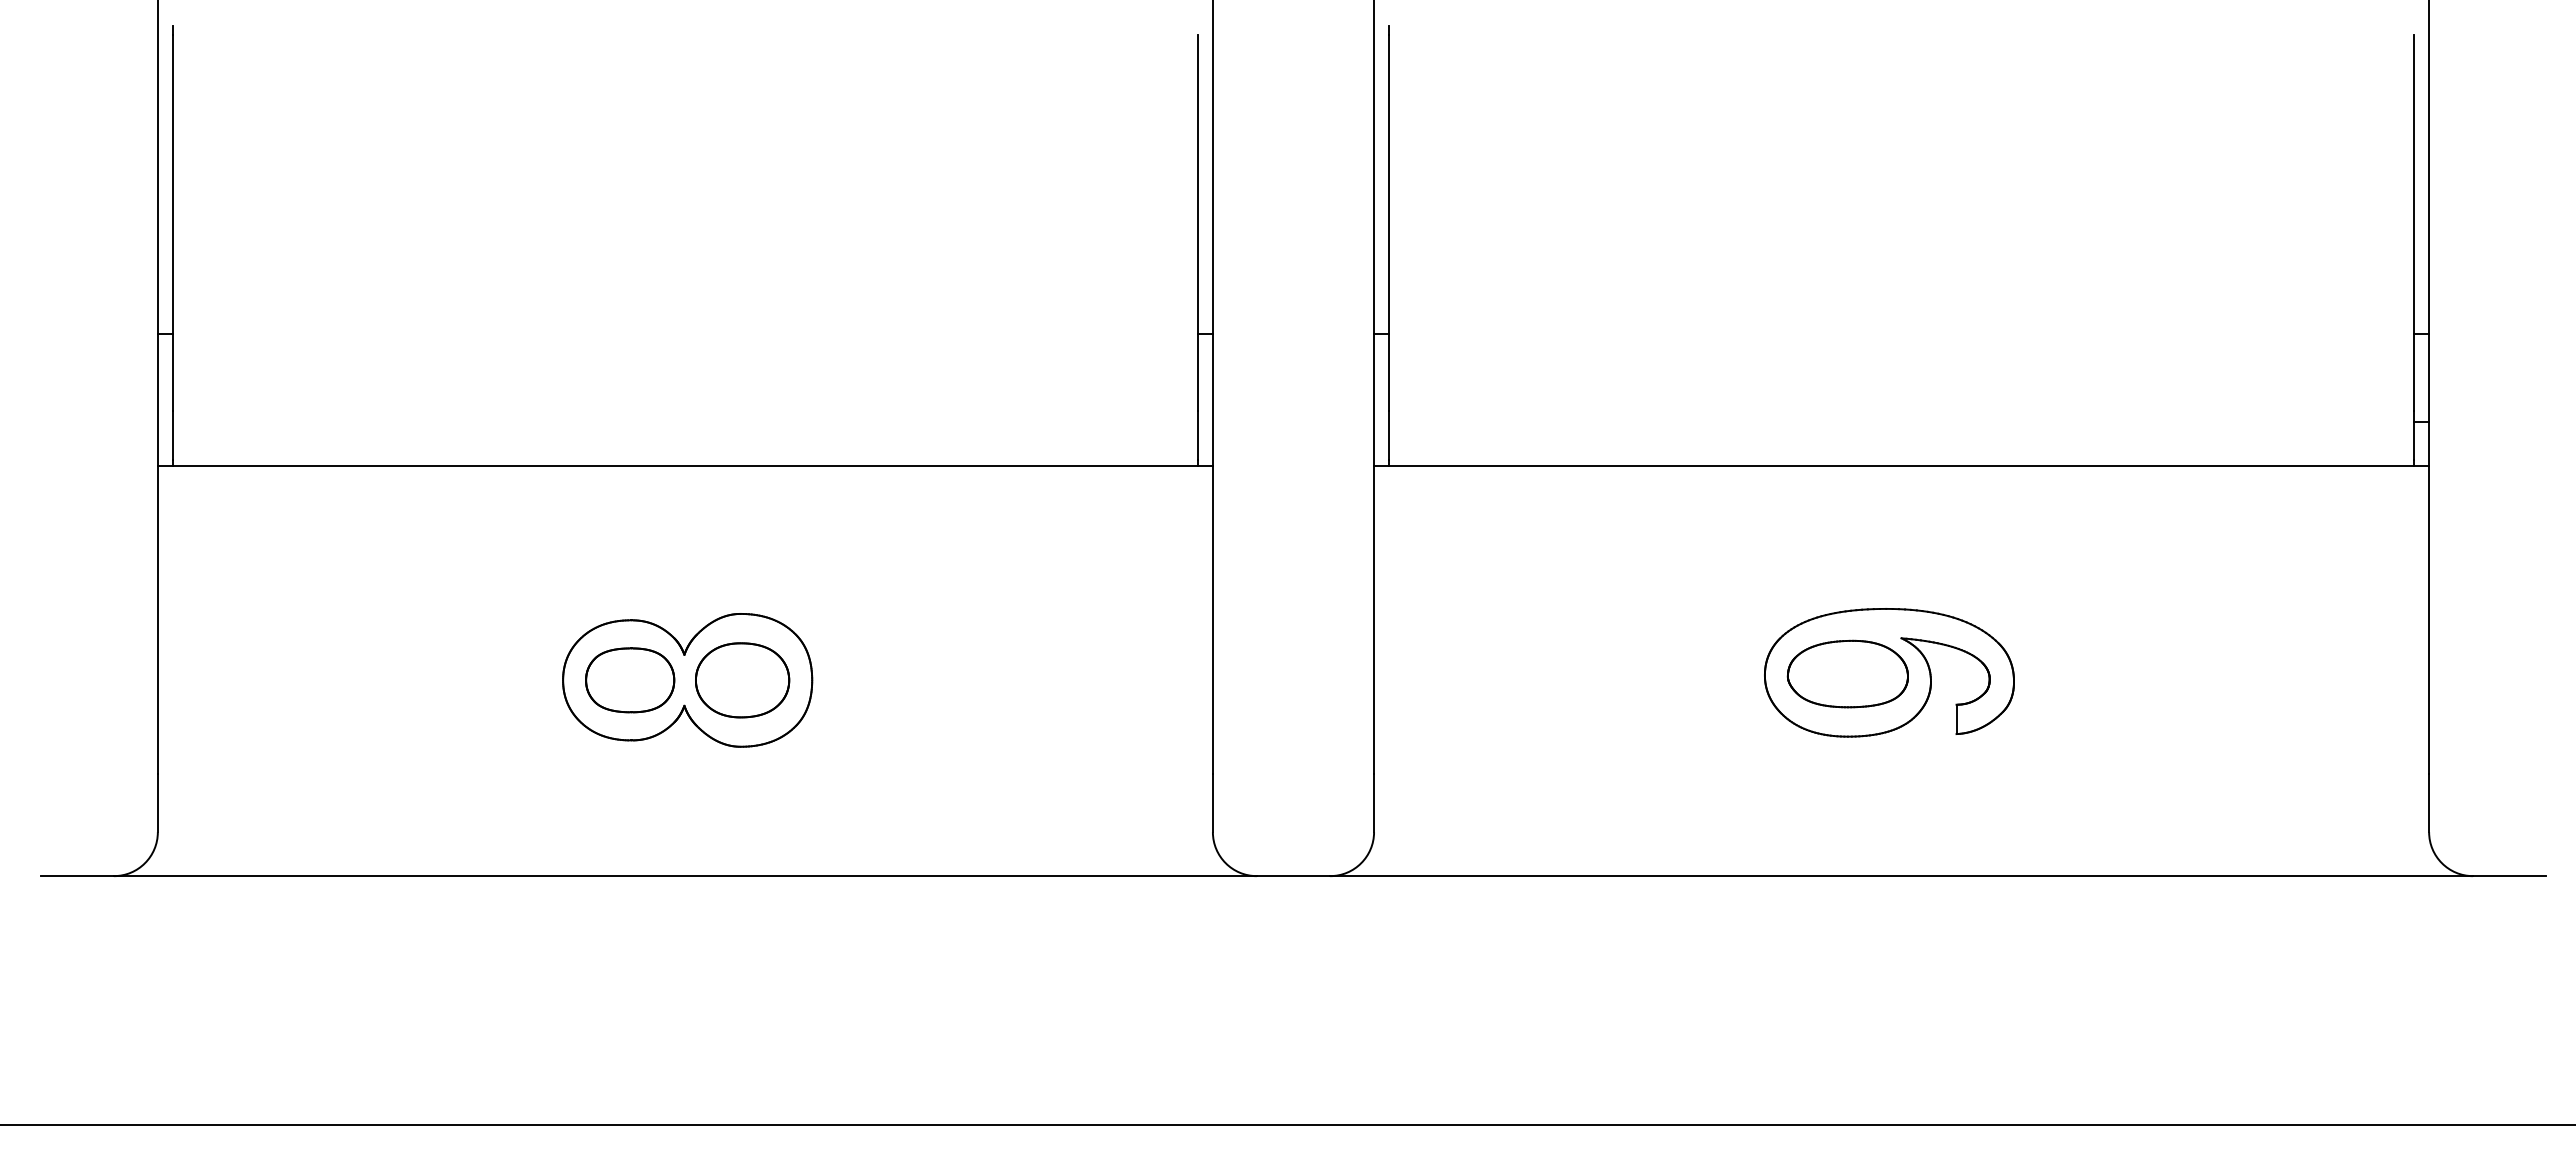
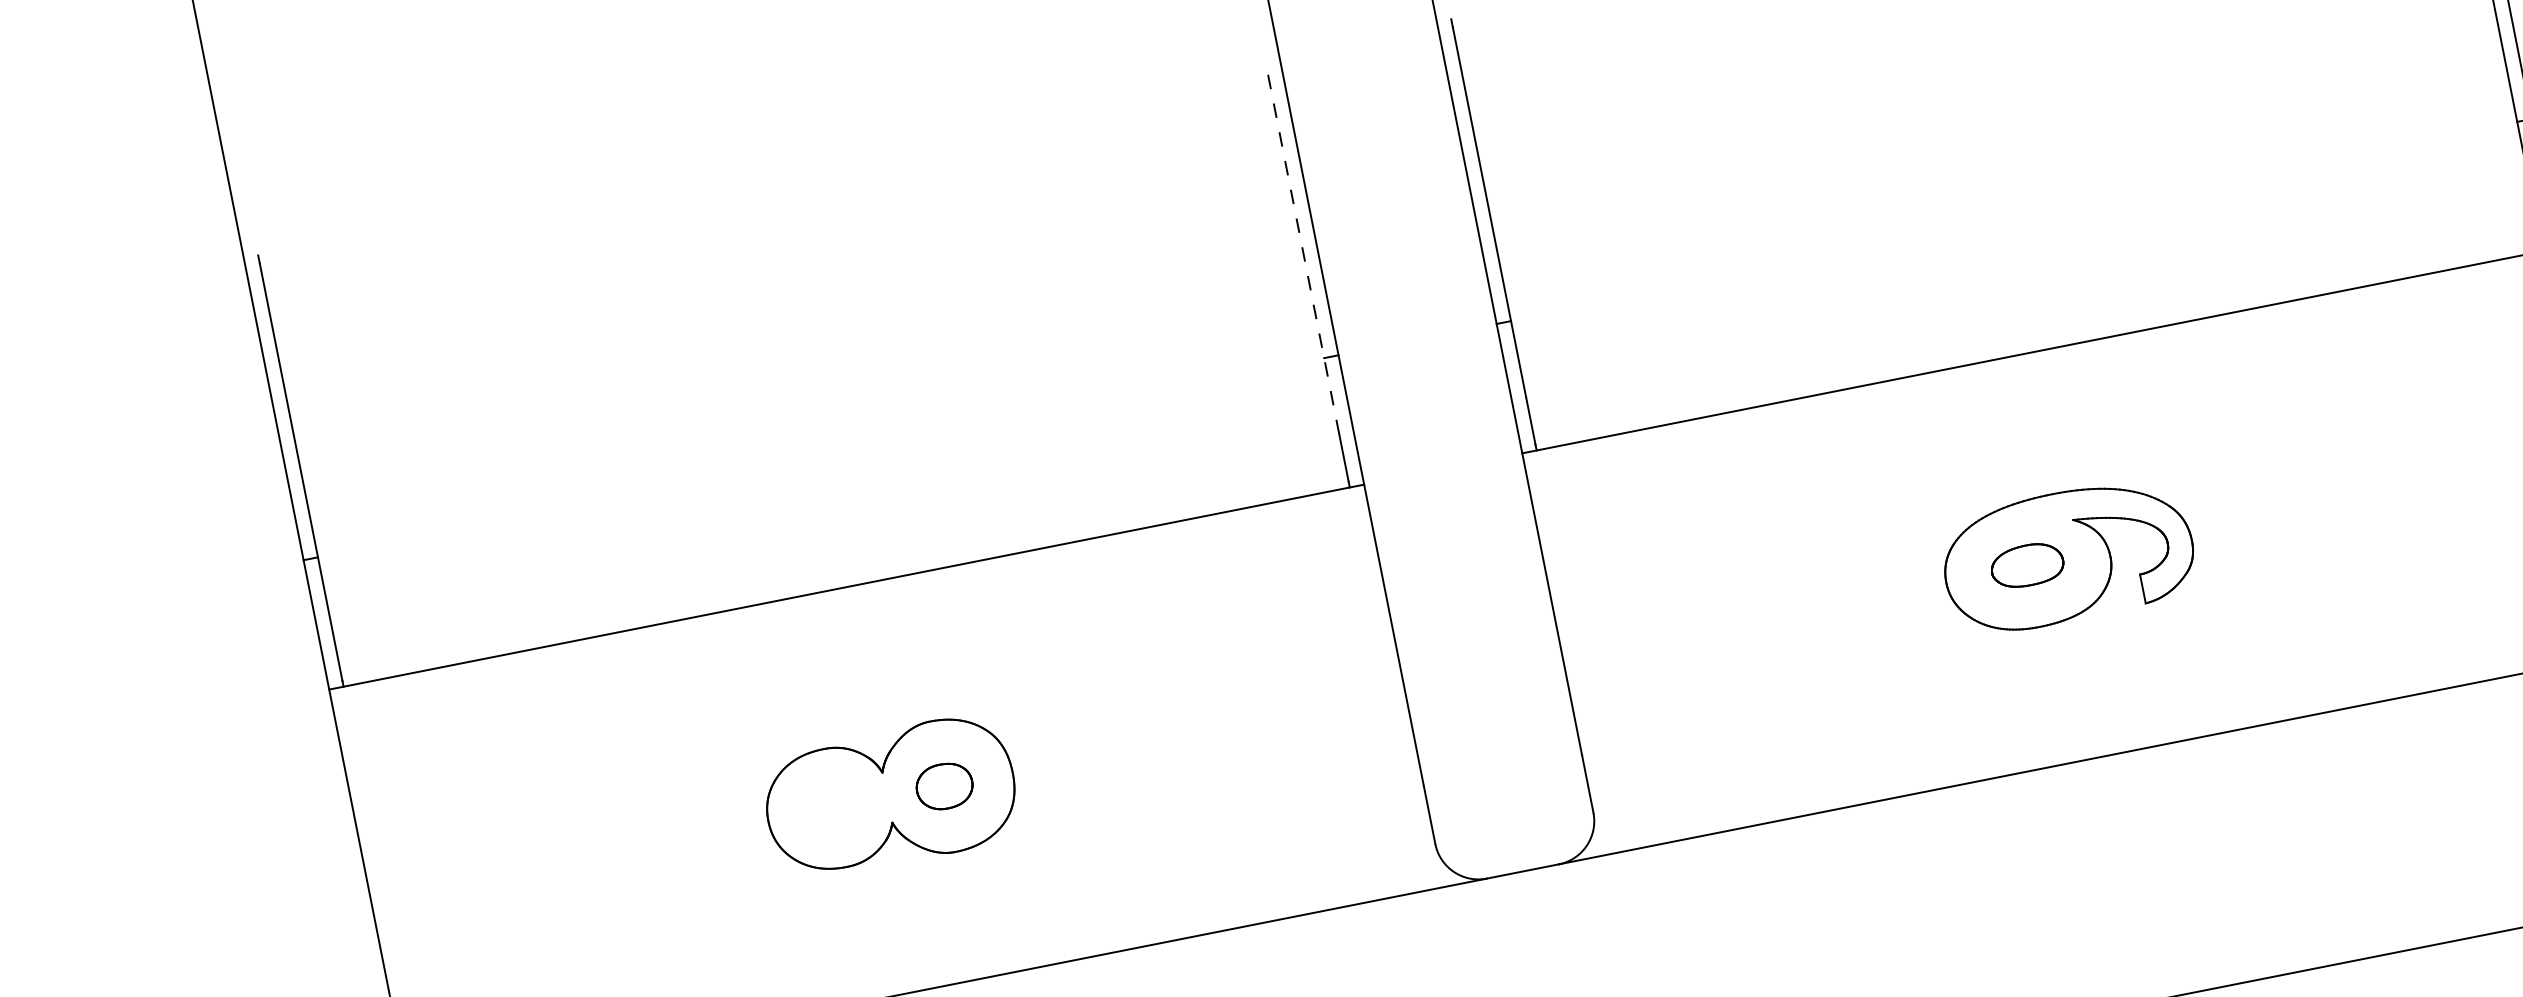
line: (1198, 222) -> (1302, 248), solid -> dashed
part: (1847, 673) -> (2027, 565), size x0.6
part: (630, 680) -> (834, 808), removed
part: (742, 680) -> (944, 786), size x0.6

